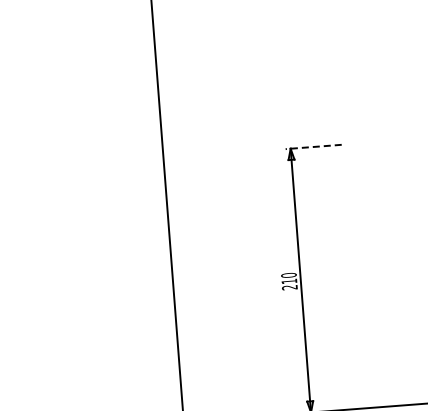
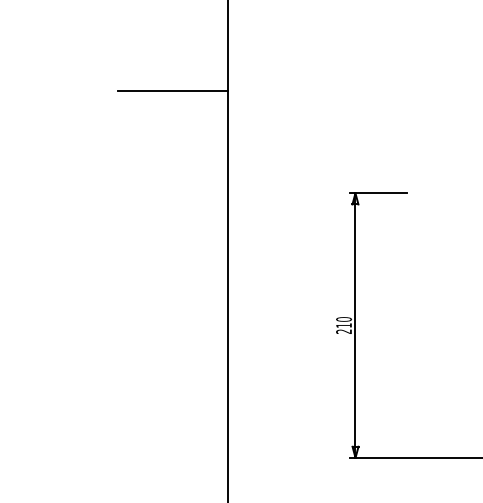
line: (100, 60) -> (172, 90), added
line: (313, 147) -> (378, 193), dashed -> solid

